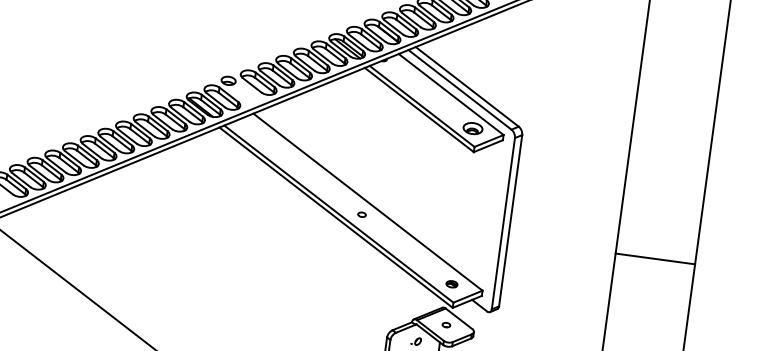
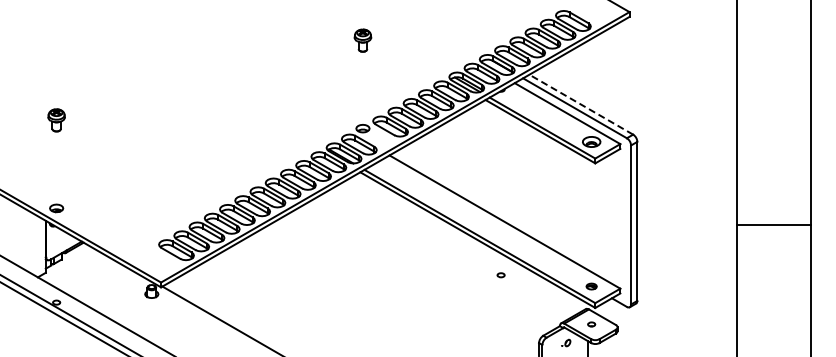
line: (467, 86) -> (581, 104), solid -> dashed
part: (361, 214) -> (500, 275), moved
line: (654, 258) -> (773, 225), moved

